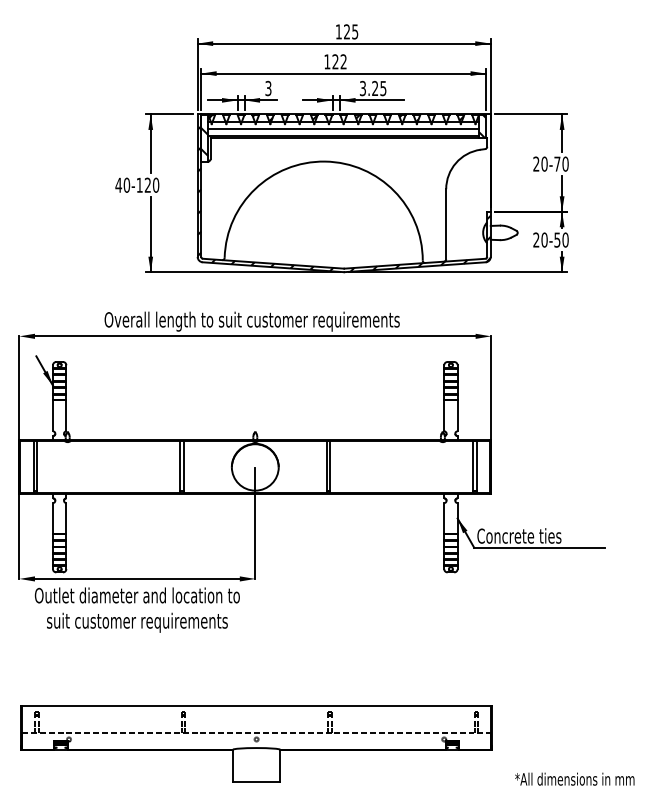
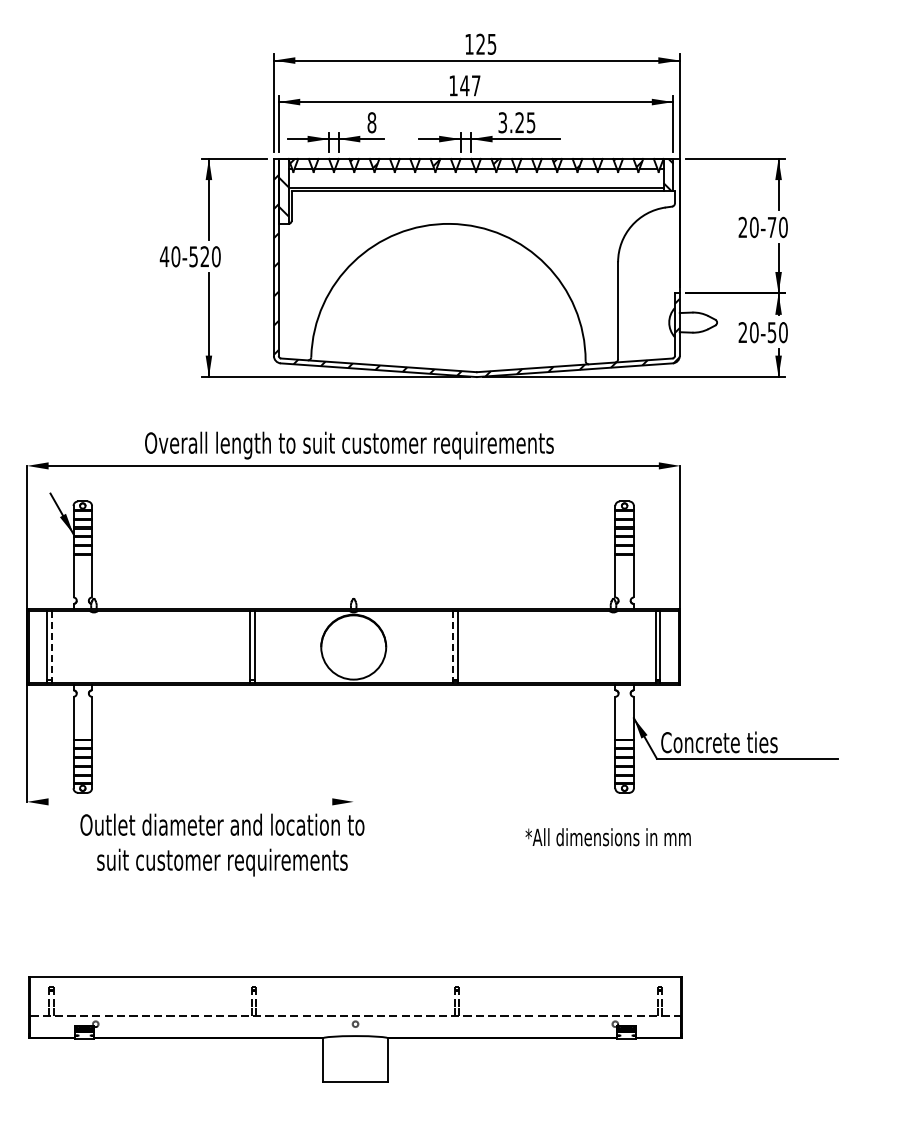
text: (339, 61) -> (470, 85), 122 -> 147
text: (268, 88) -> (371, 122), 3 -> 8
line: (343, 128) -> (475, 178), removed
text: (139, 185) -> (193, 256), 40-120 -> 40-520
line: (37, 466) -> (51, 645), solid -> dashed
line: (326, 466) -> (452, 645), solid -> dashed
line: (255, 523) -> (353, 724), removed
line: (137, 578) -> (190, 801), removed
text: (137, 609) -> (222, 844), moved
text: (574, 779) -> (607, 837), moved

